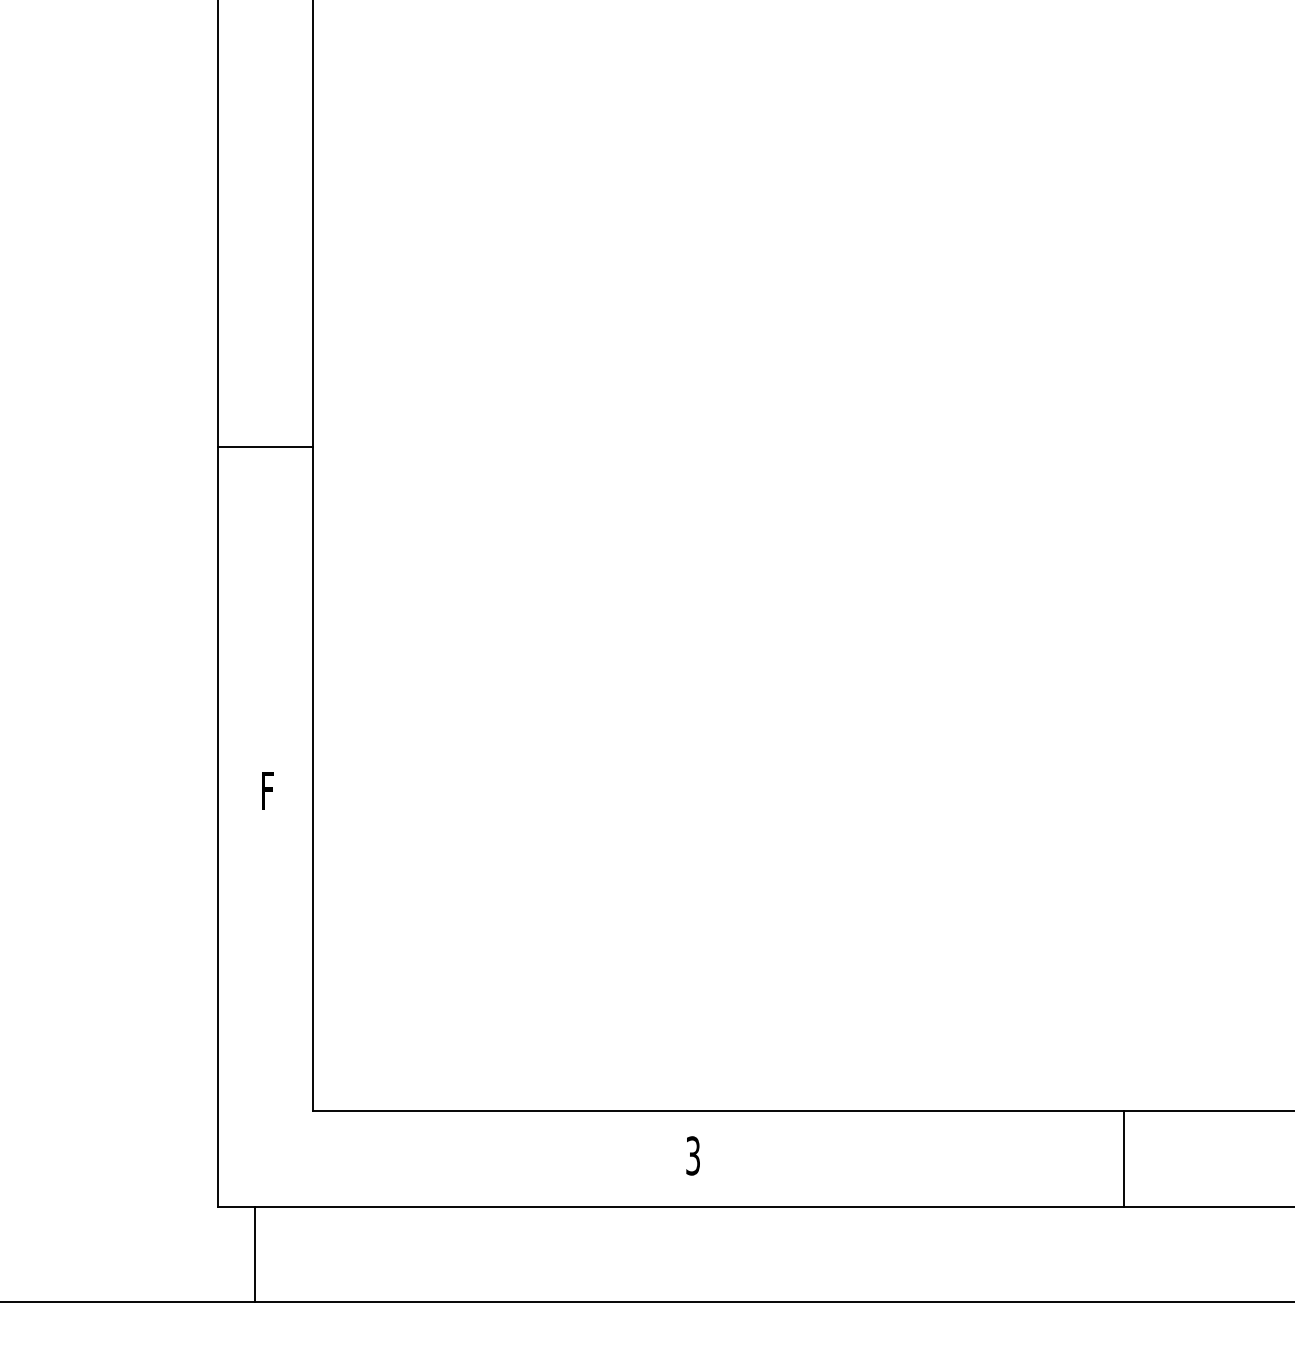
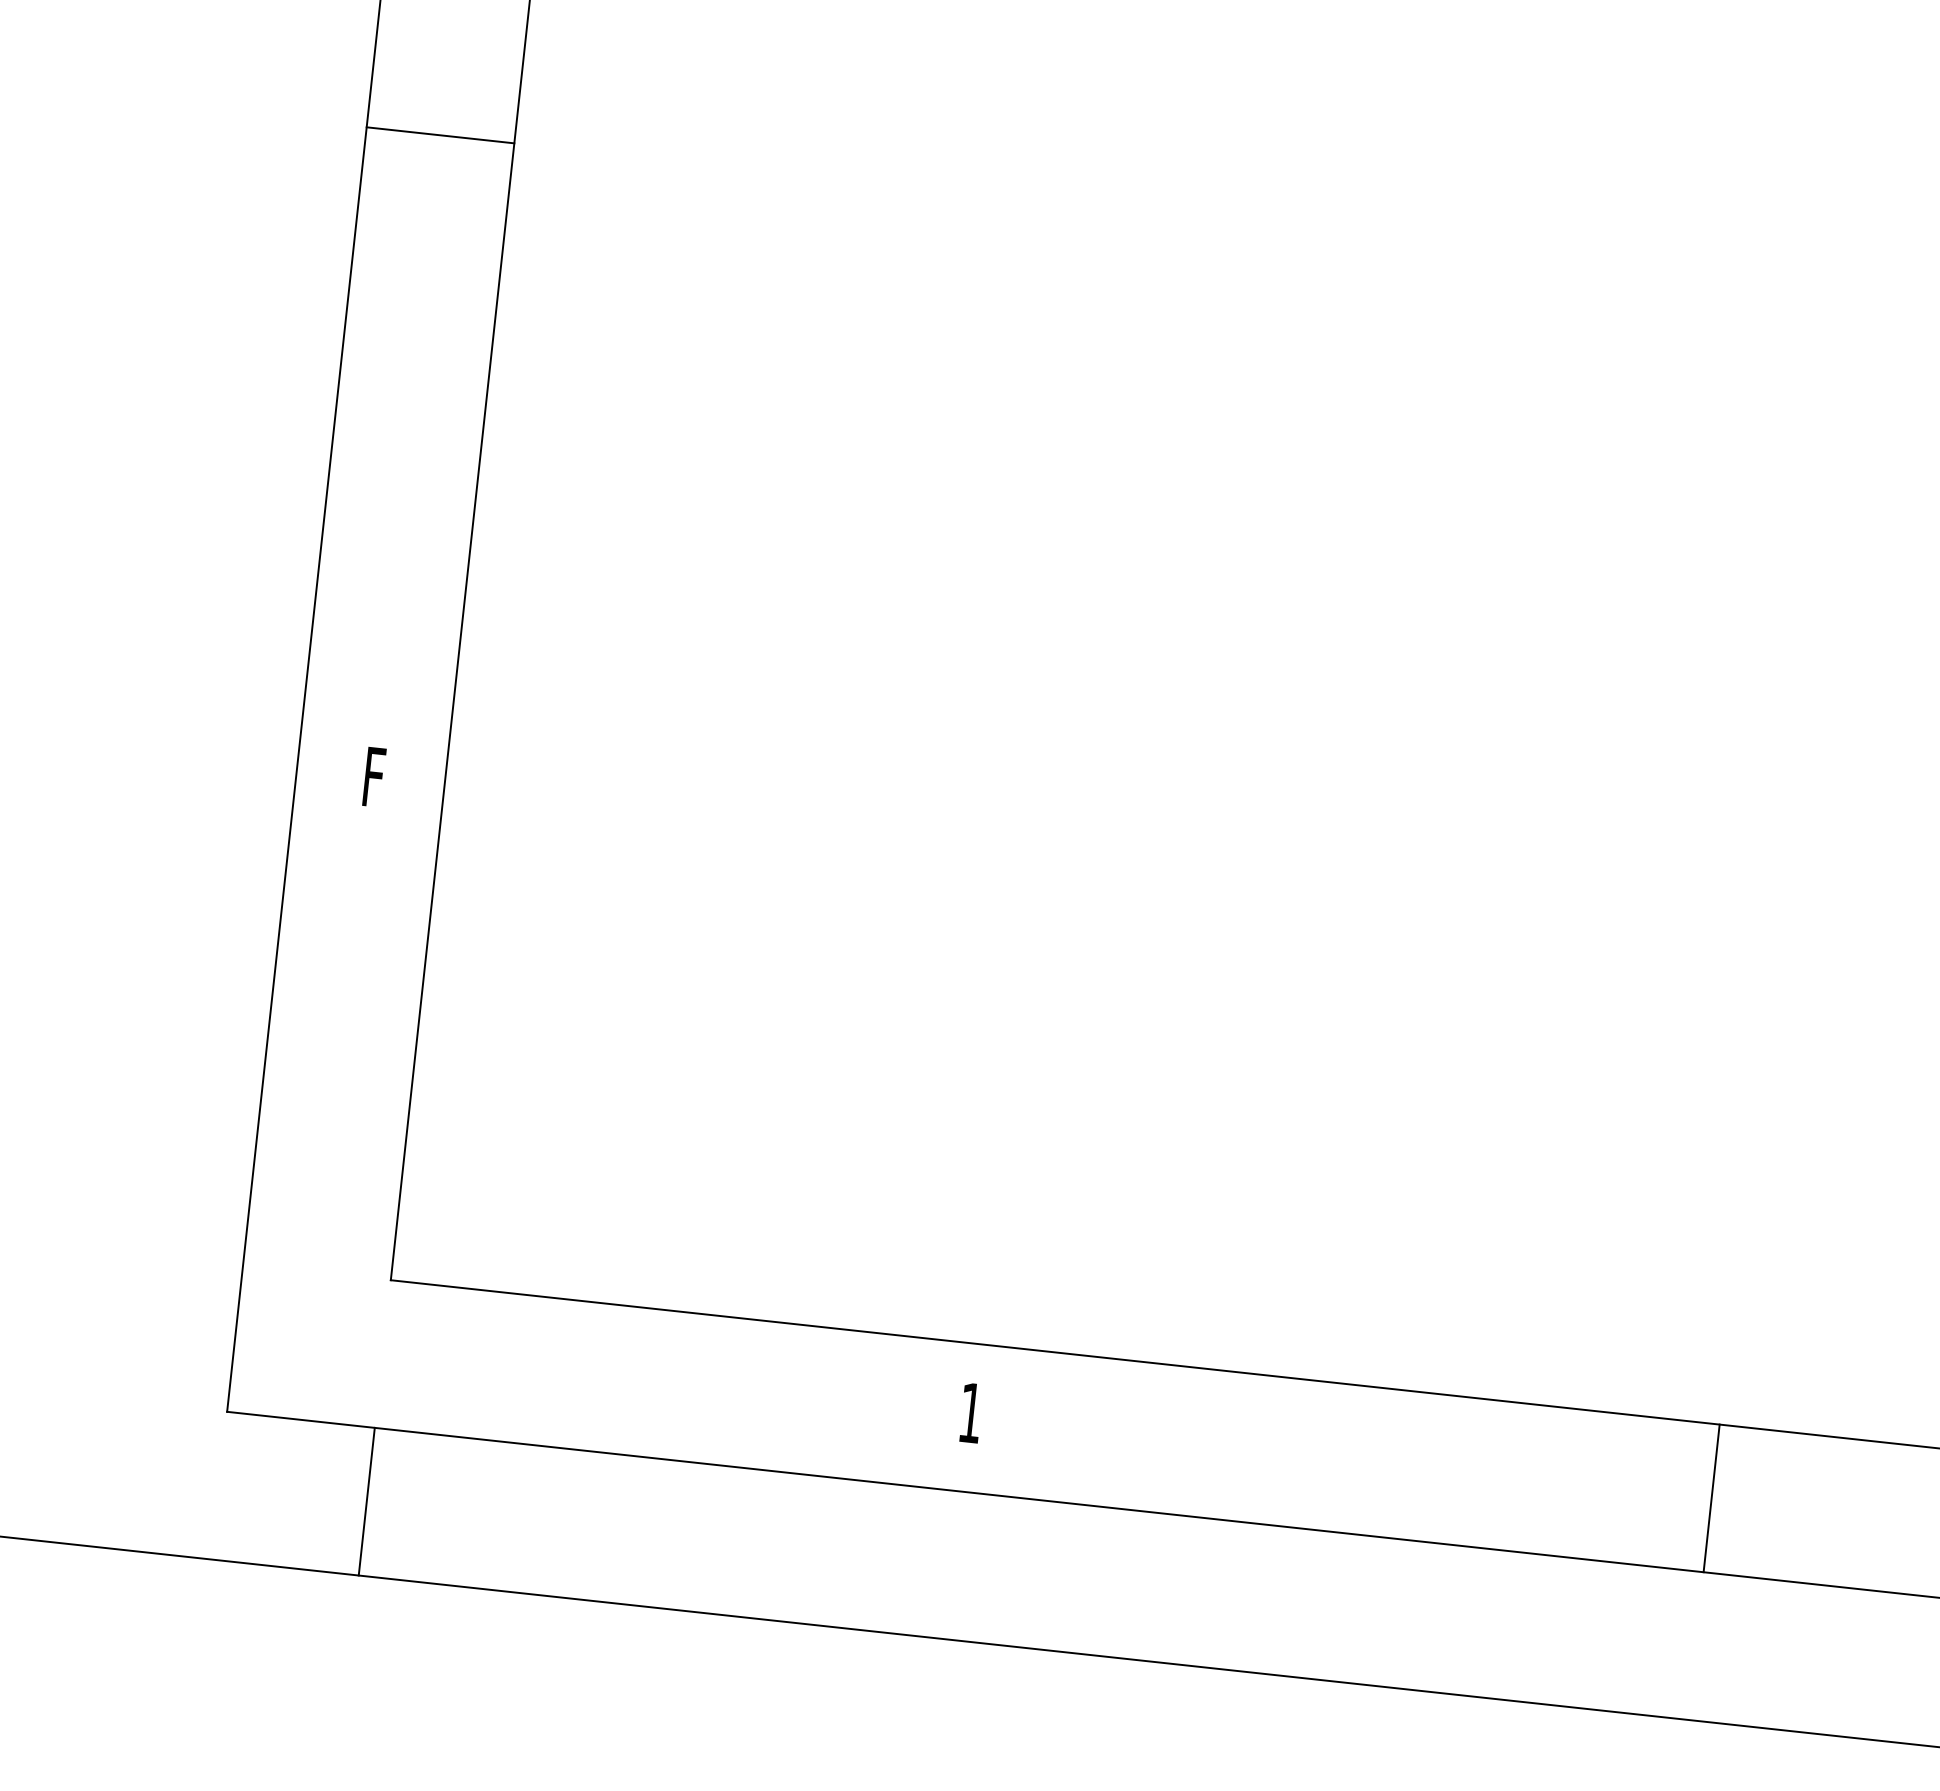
line: (265, 447) -> (440, 136), moved
text: (692, 1155) -> (969, 1412), 3 -> 1
line: (1123, 1158) -> (1711, 1497), moved
line: (255, 1254) -> (367, 1501), moved

